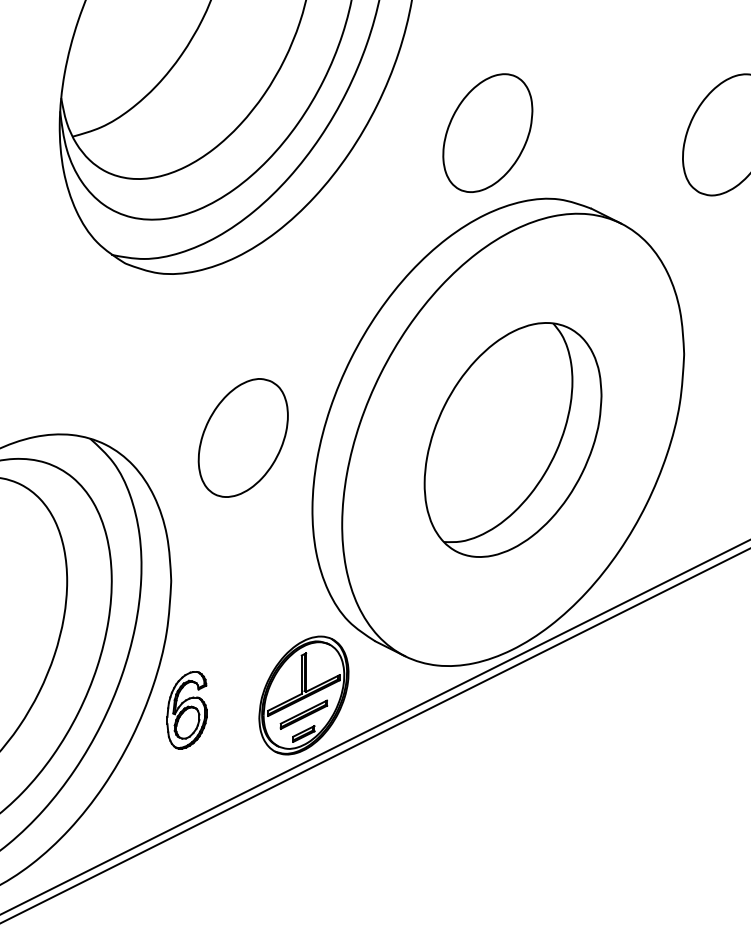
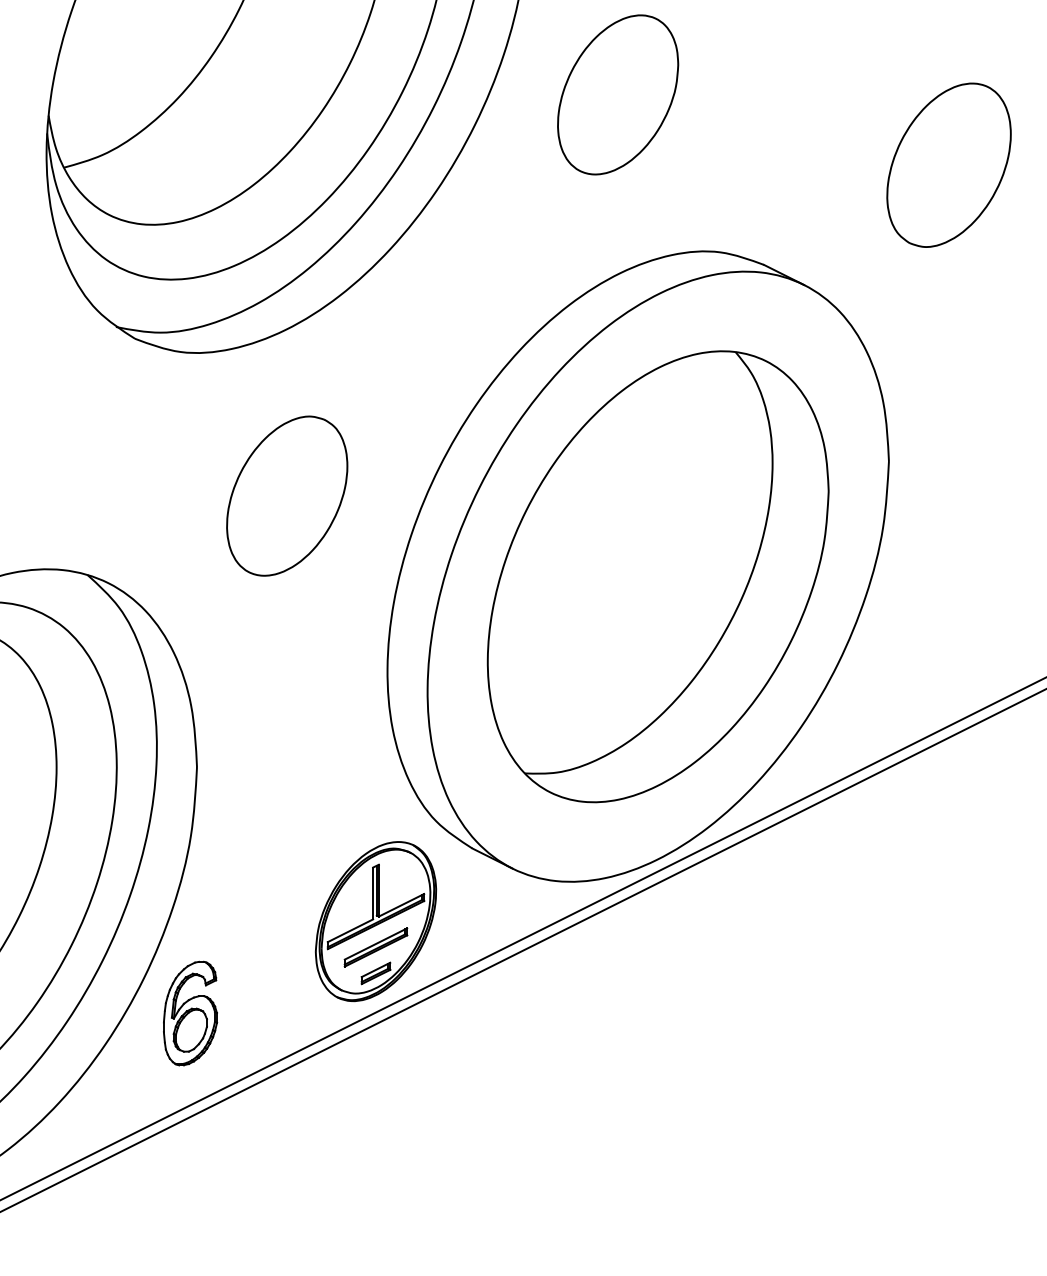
part: (488, 132) -> (618, 94), moved
part: (243, 437) -> (287, 495), moved
part: (512, 439) -> (657, 576), size x1.43
part: (187, 710) -> (190, 1013), moved

